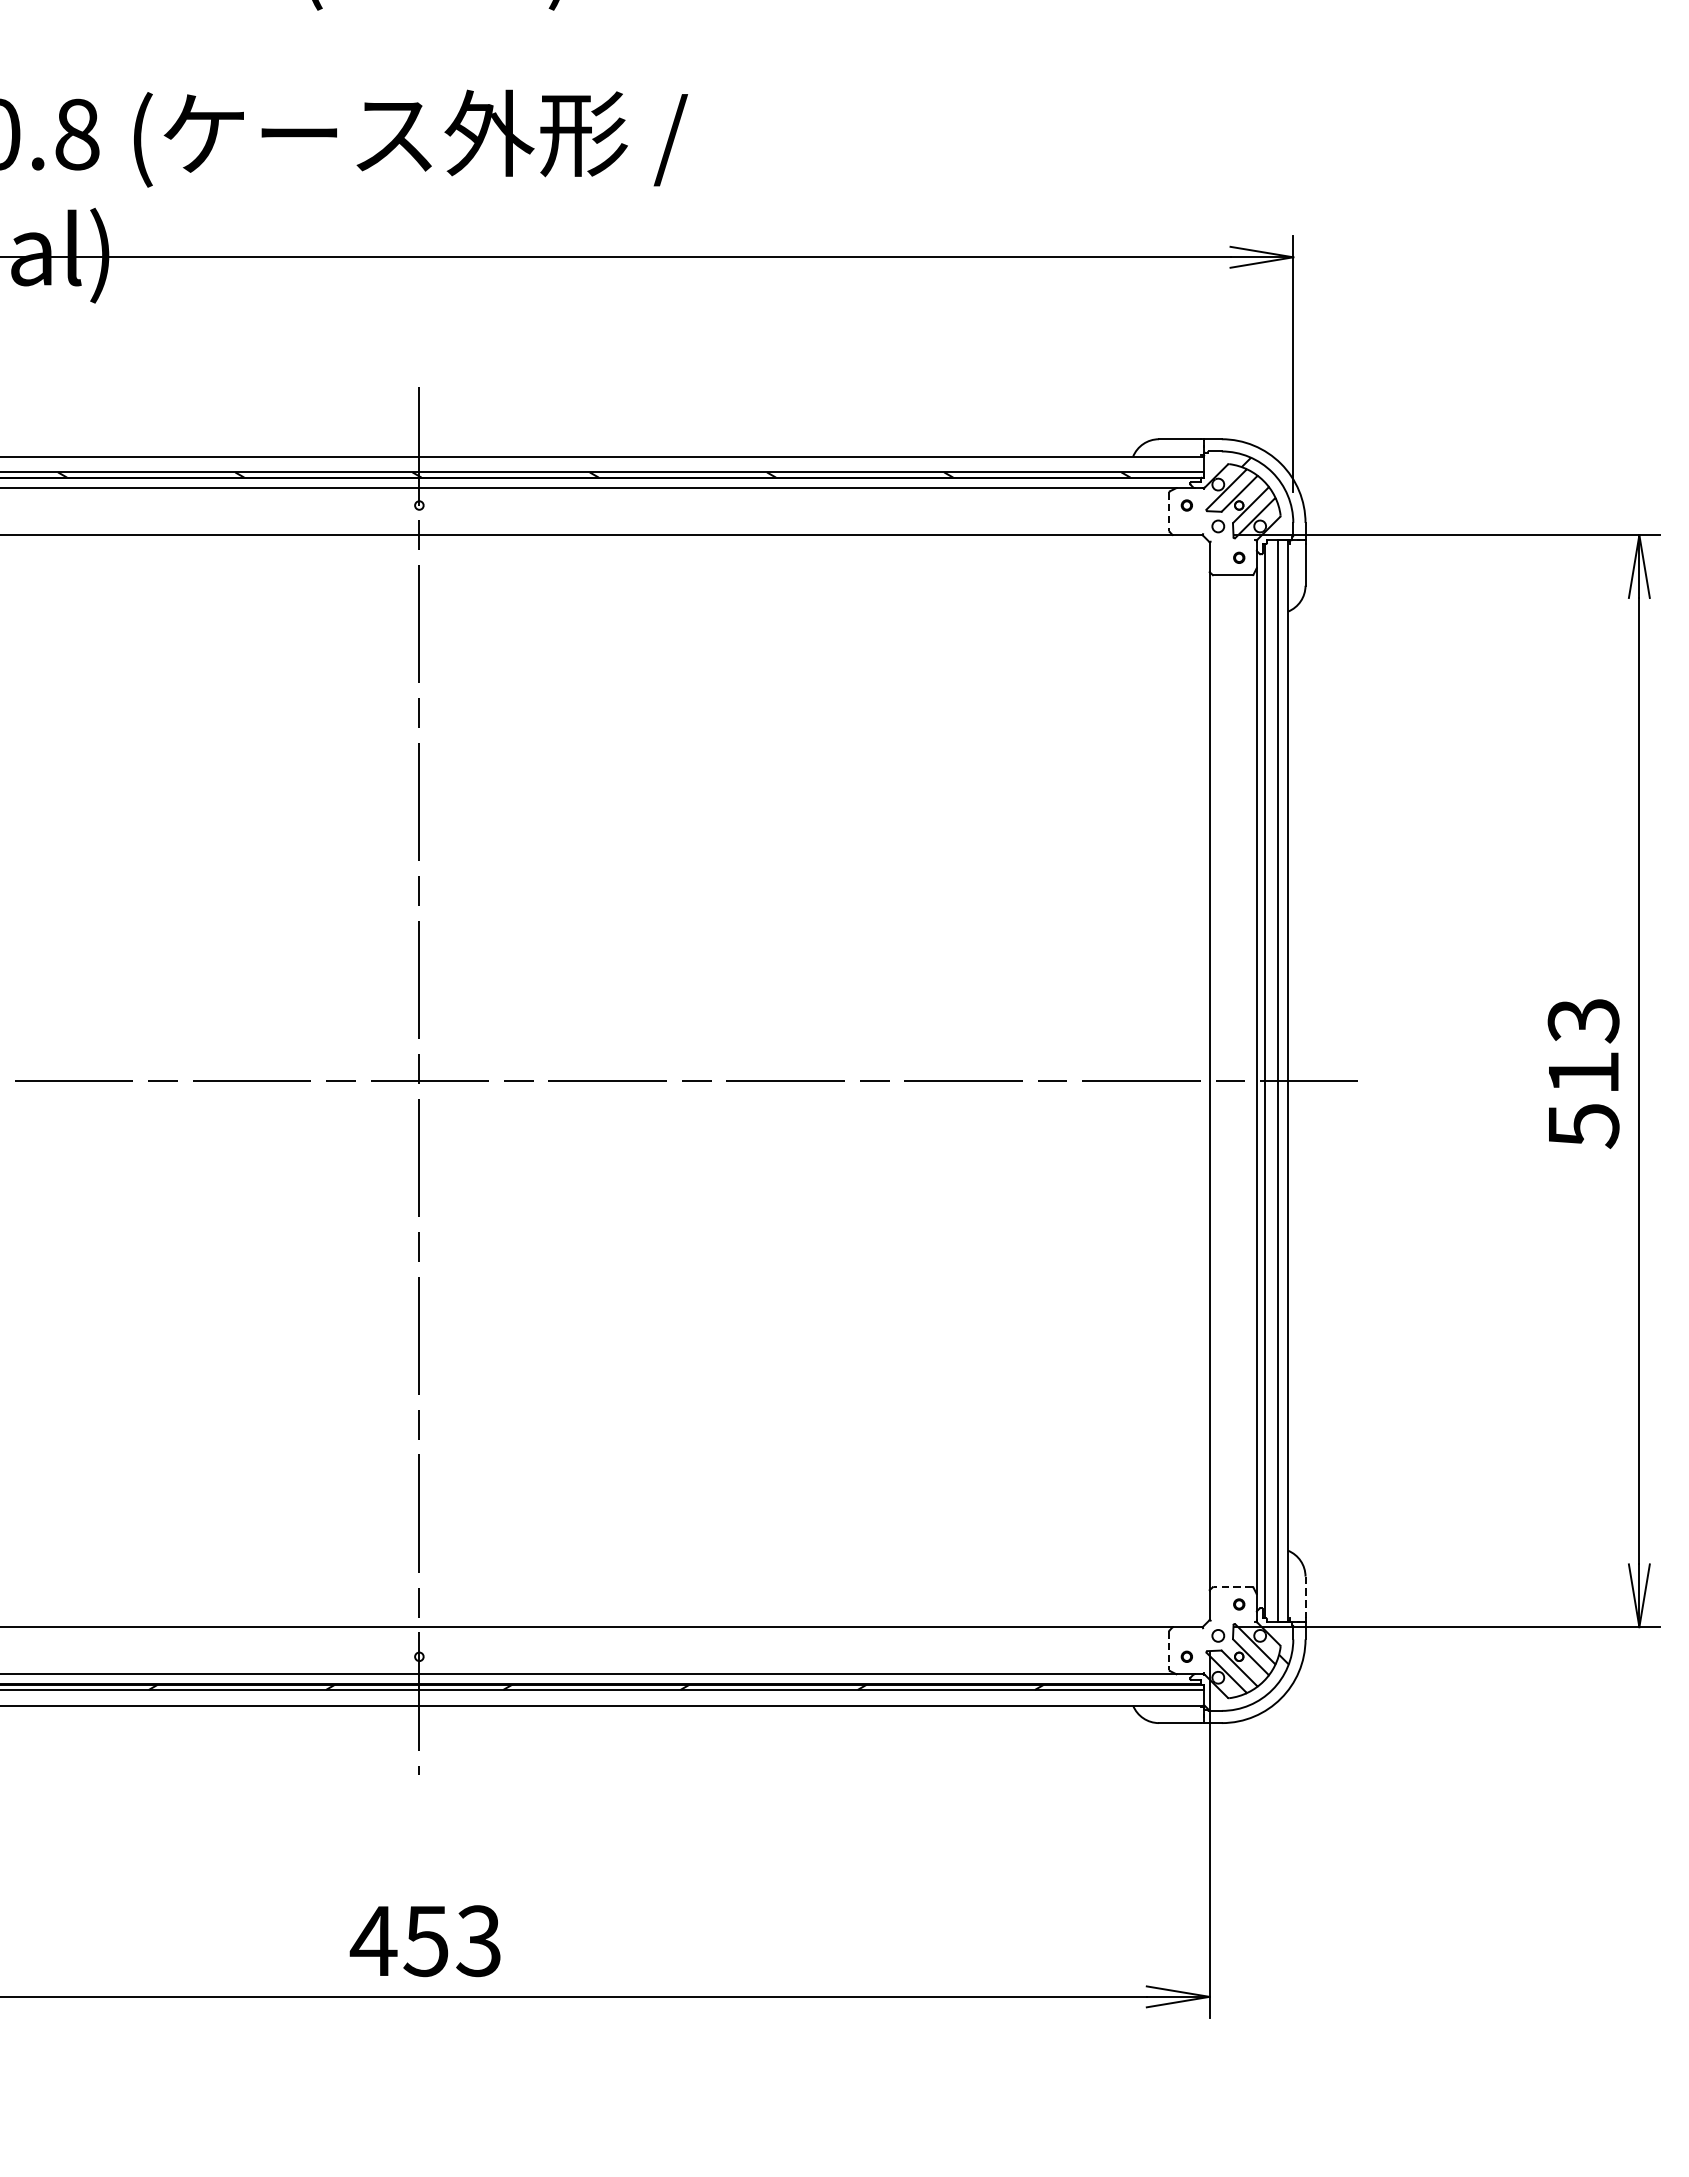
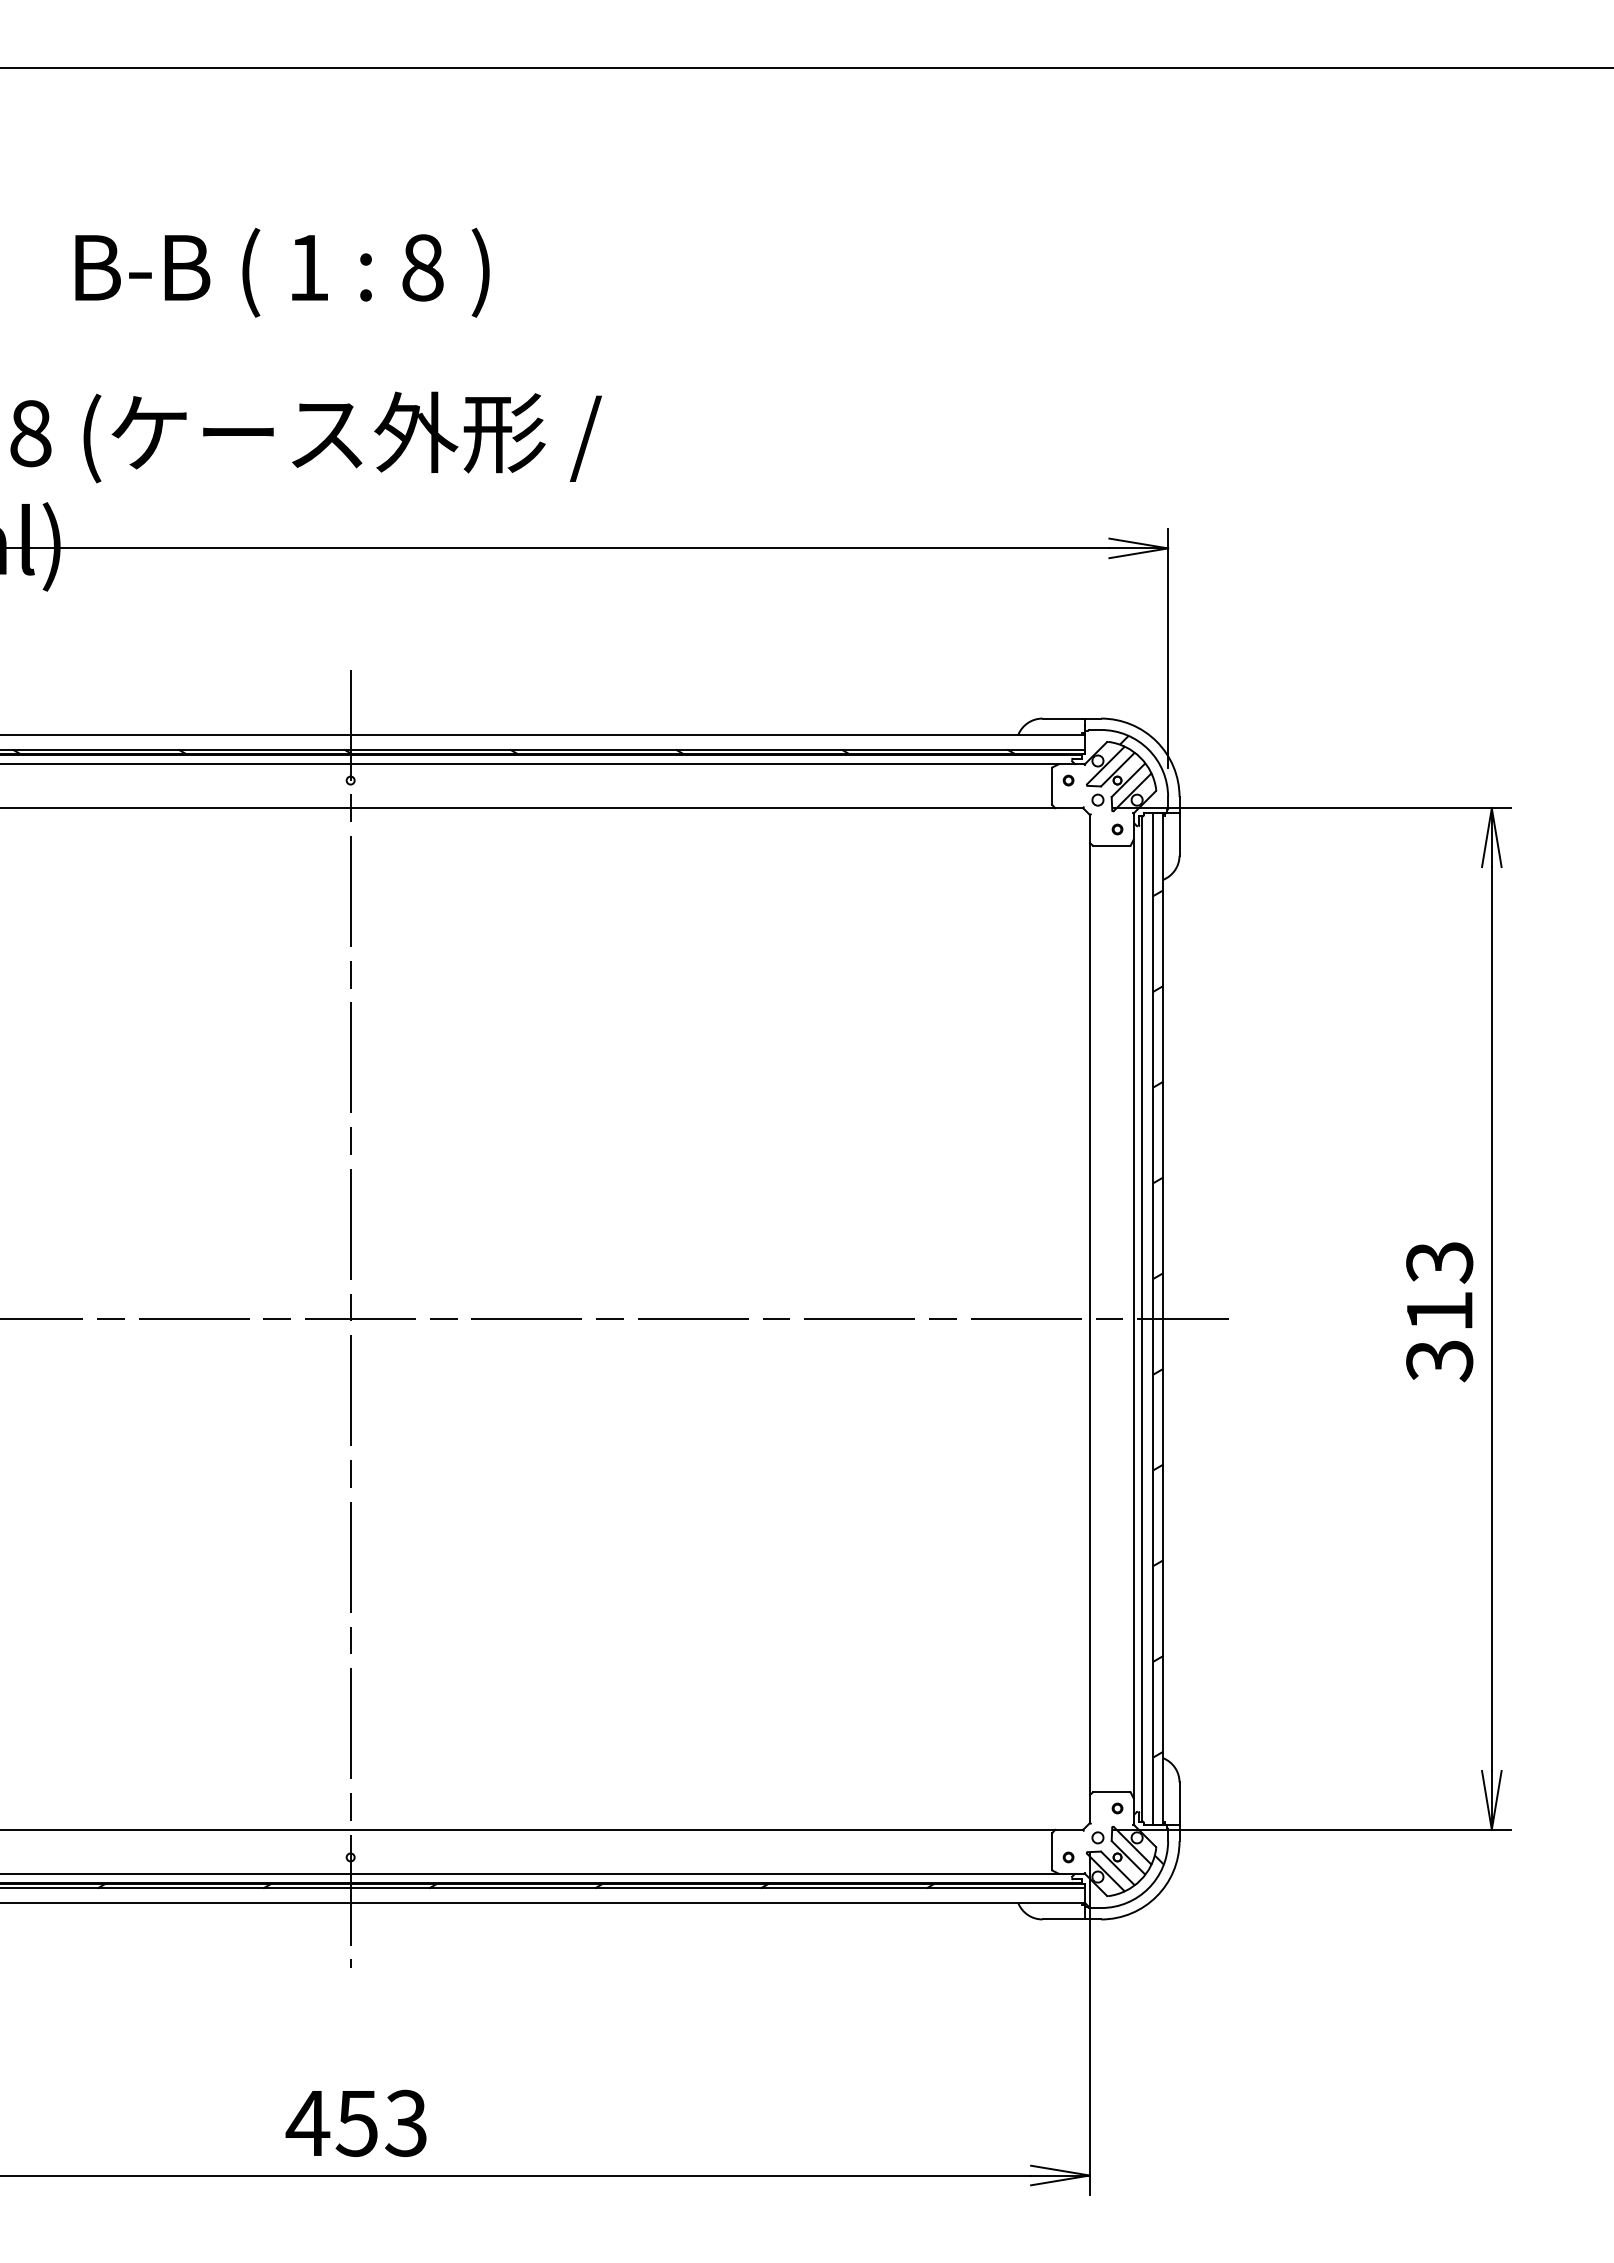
line: (1169, 511) -> (1052, 786), dashed -> solid
hatch: (1283, 1085) -> (1158, 1323), added
text: (1583, 1126) -> (1439, 1361), 513 -> 313
line: (1232, 1587) -> (1111, 1792), dashed -> solid
line: (1305, 1596) -> (1179, 1801), dashed -> solid
line: (1169, 1651) -> (1052, 1852), dashed -> solid

